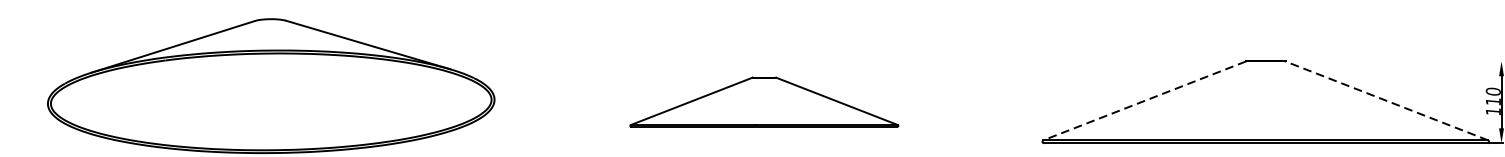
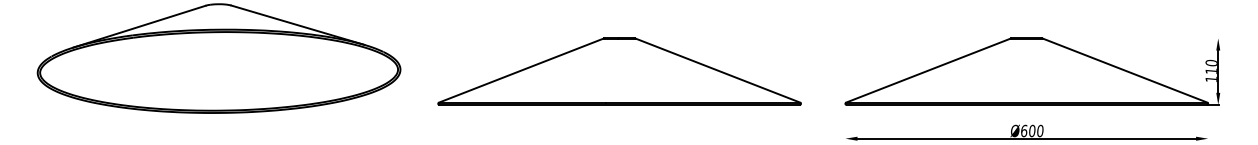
line: (1143, 100) -> (927, 70), dashed -> solid
line: (1386, 100) -> (1124, 70), dashed -> solid
part: (764, 102) -> (619, 71), size x1.67

